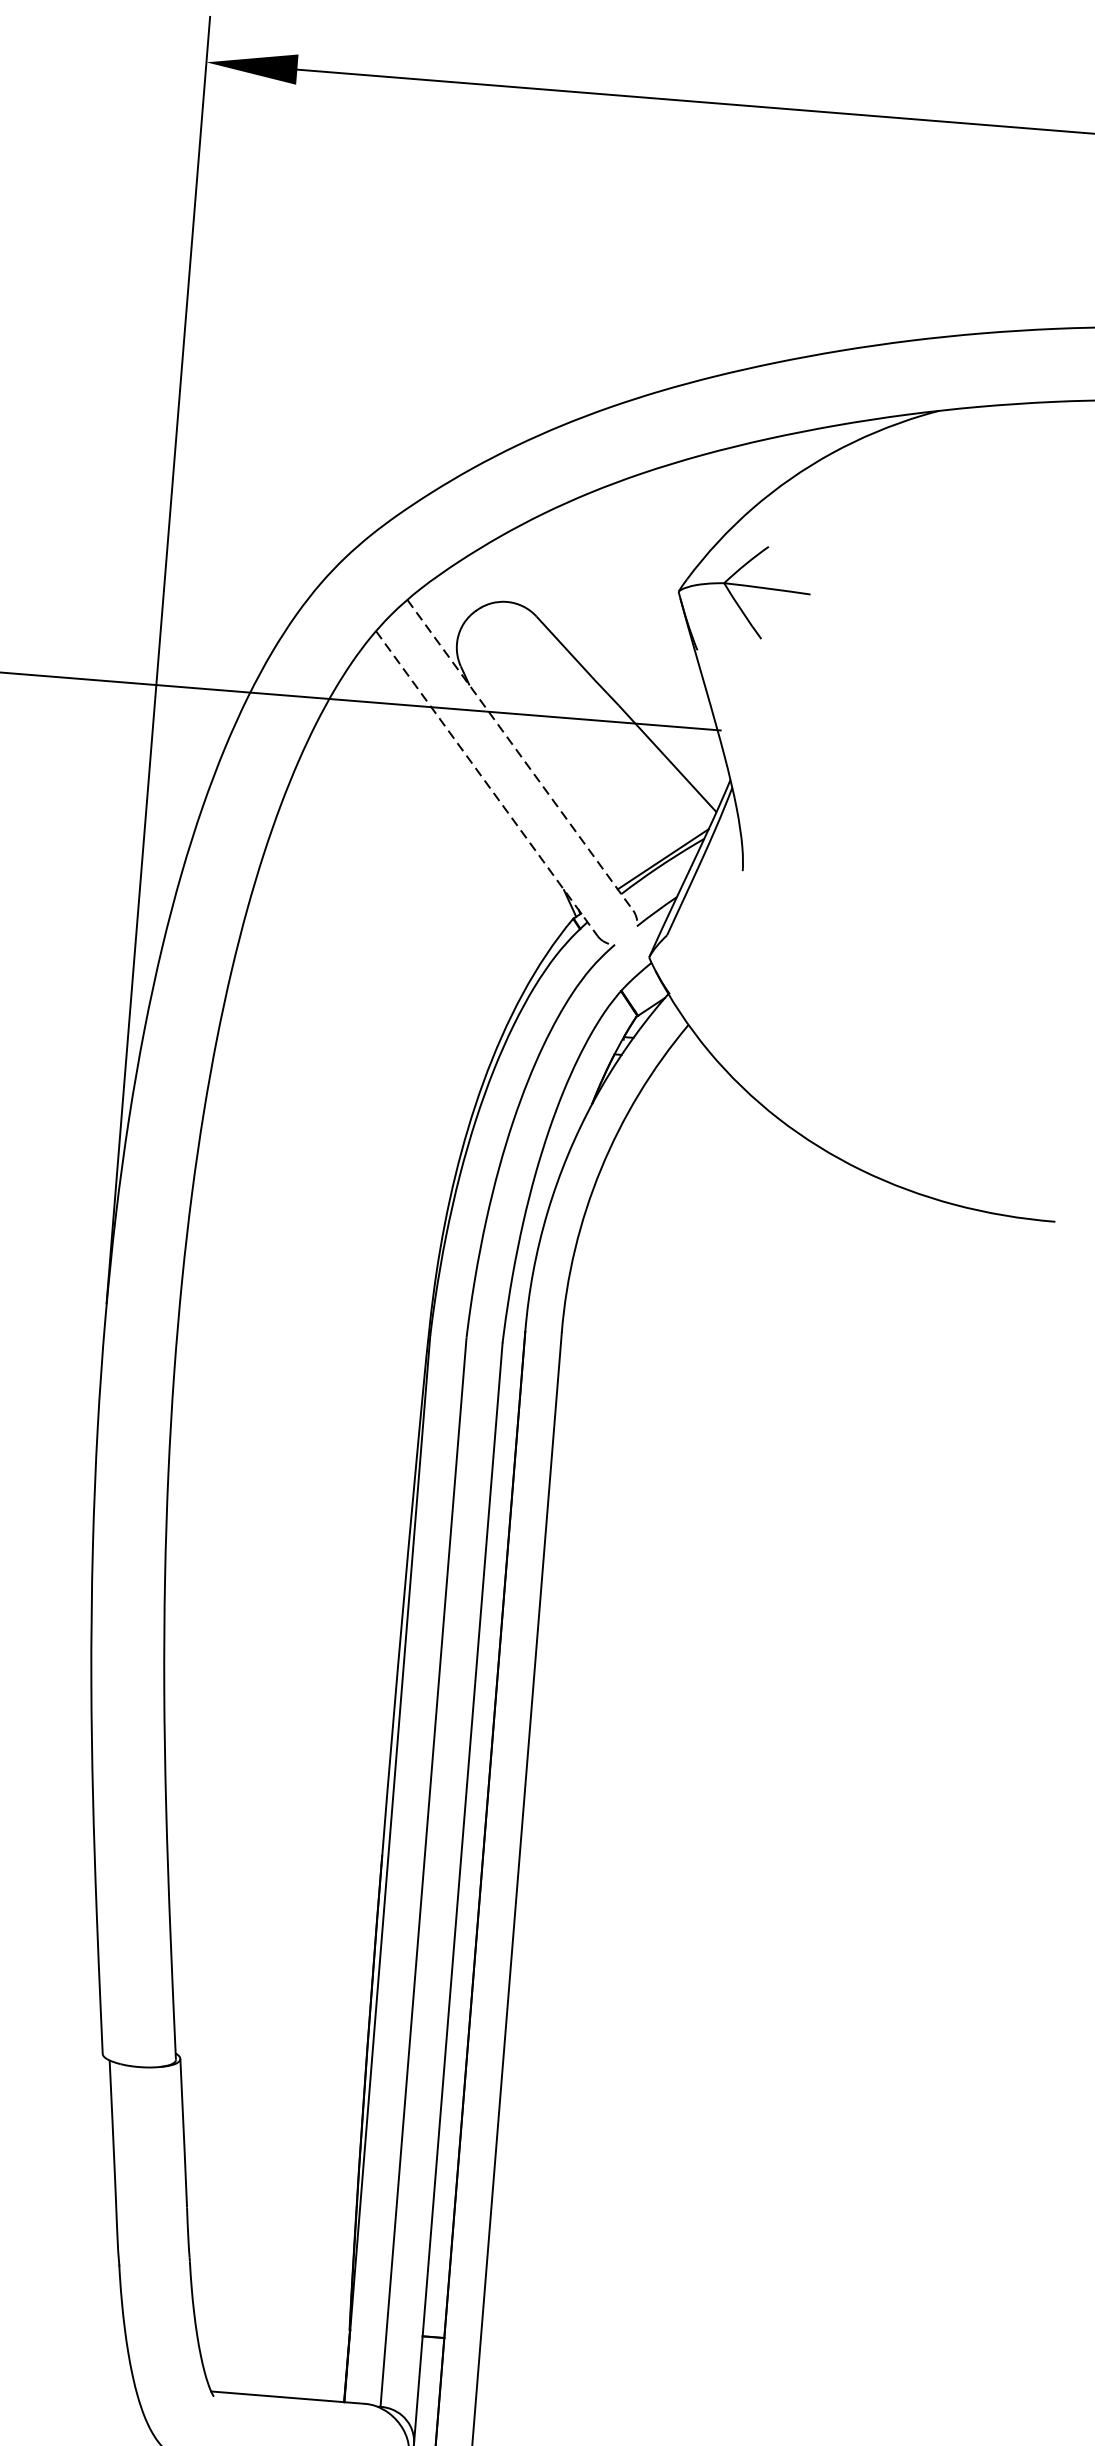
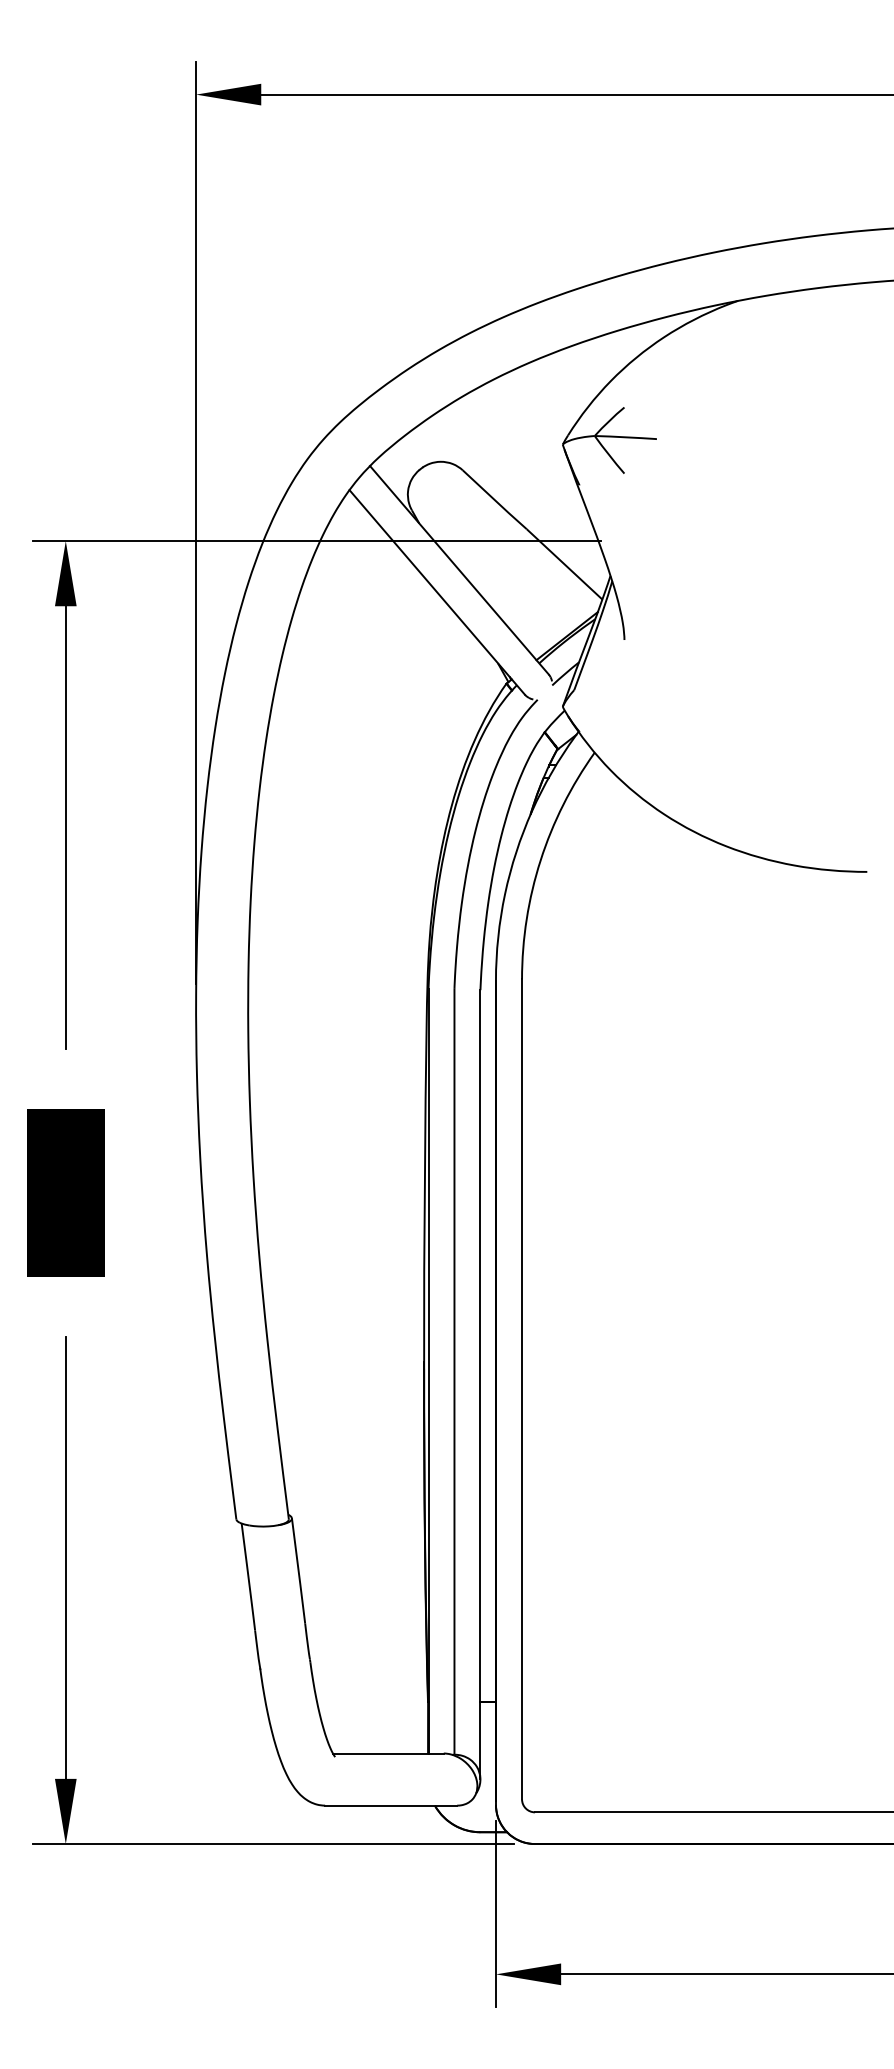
line: (520, 755) -> (459, 570), dashed -> solid
line: (487, 783) -> (437, 592), dashed -> solid

